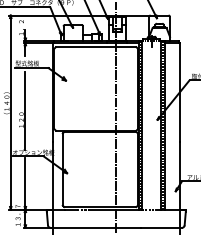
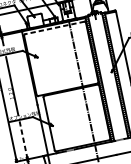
line: (95, 47) -> (54, 28), solid -> dashed
line: (25, 183) -> (23, 140), solid -> dashed

